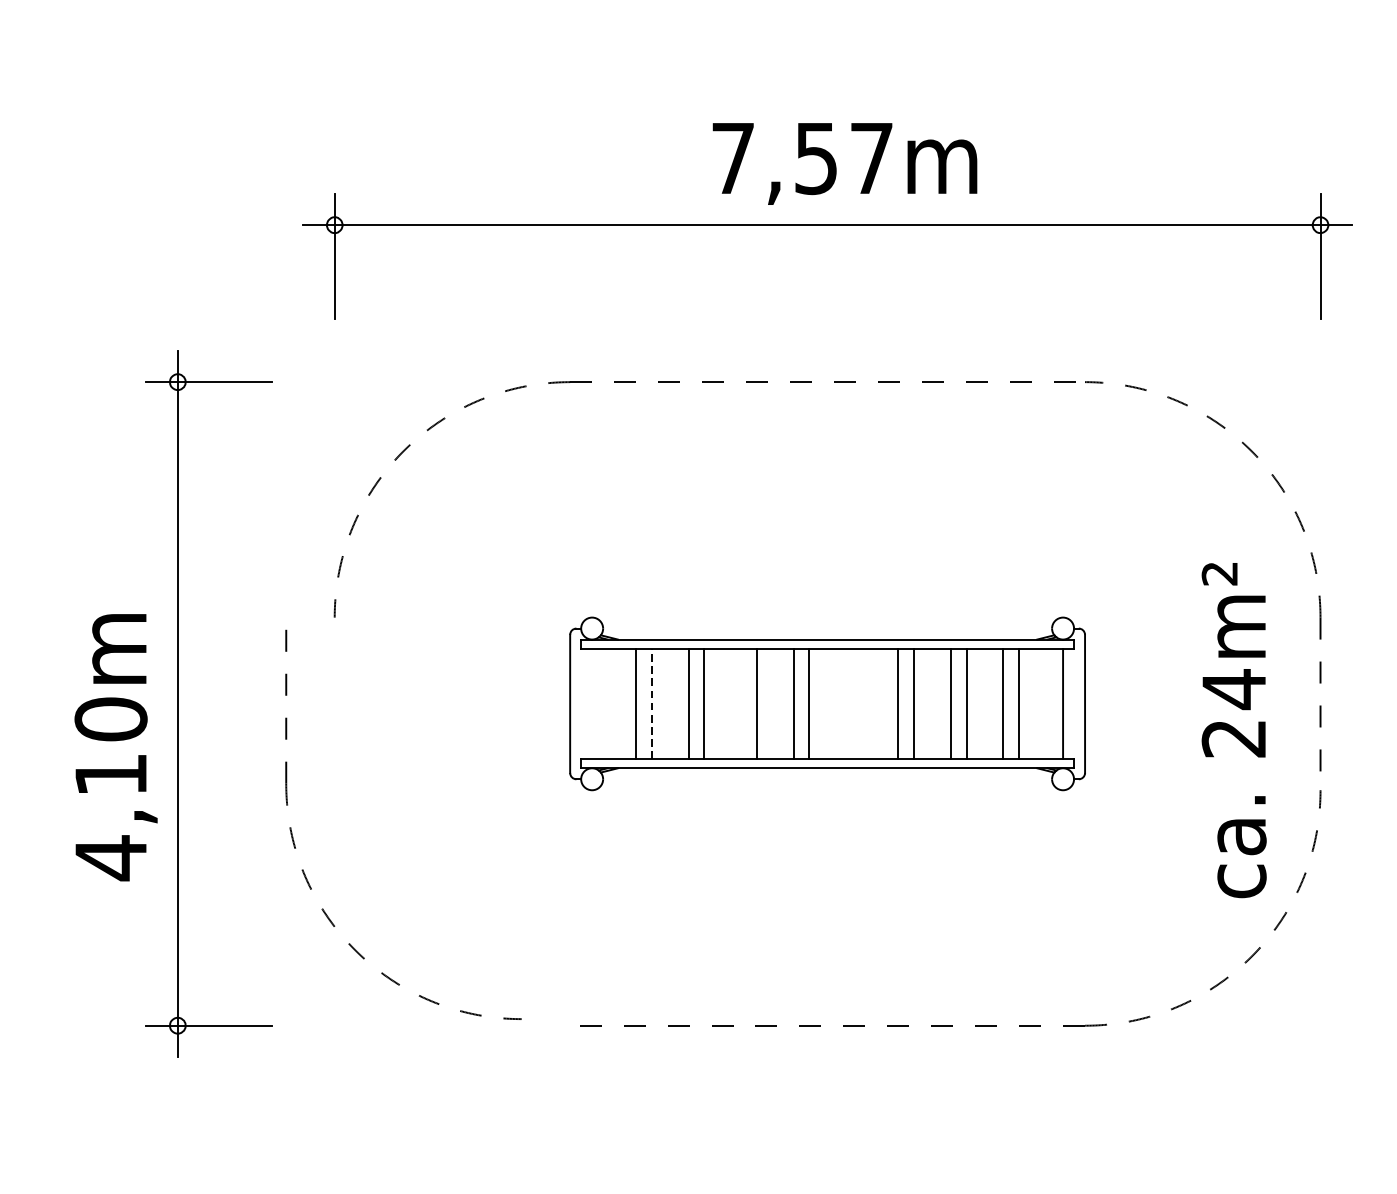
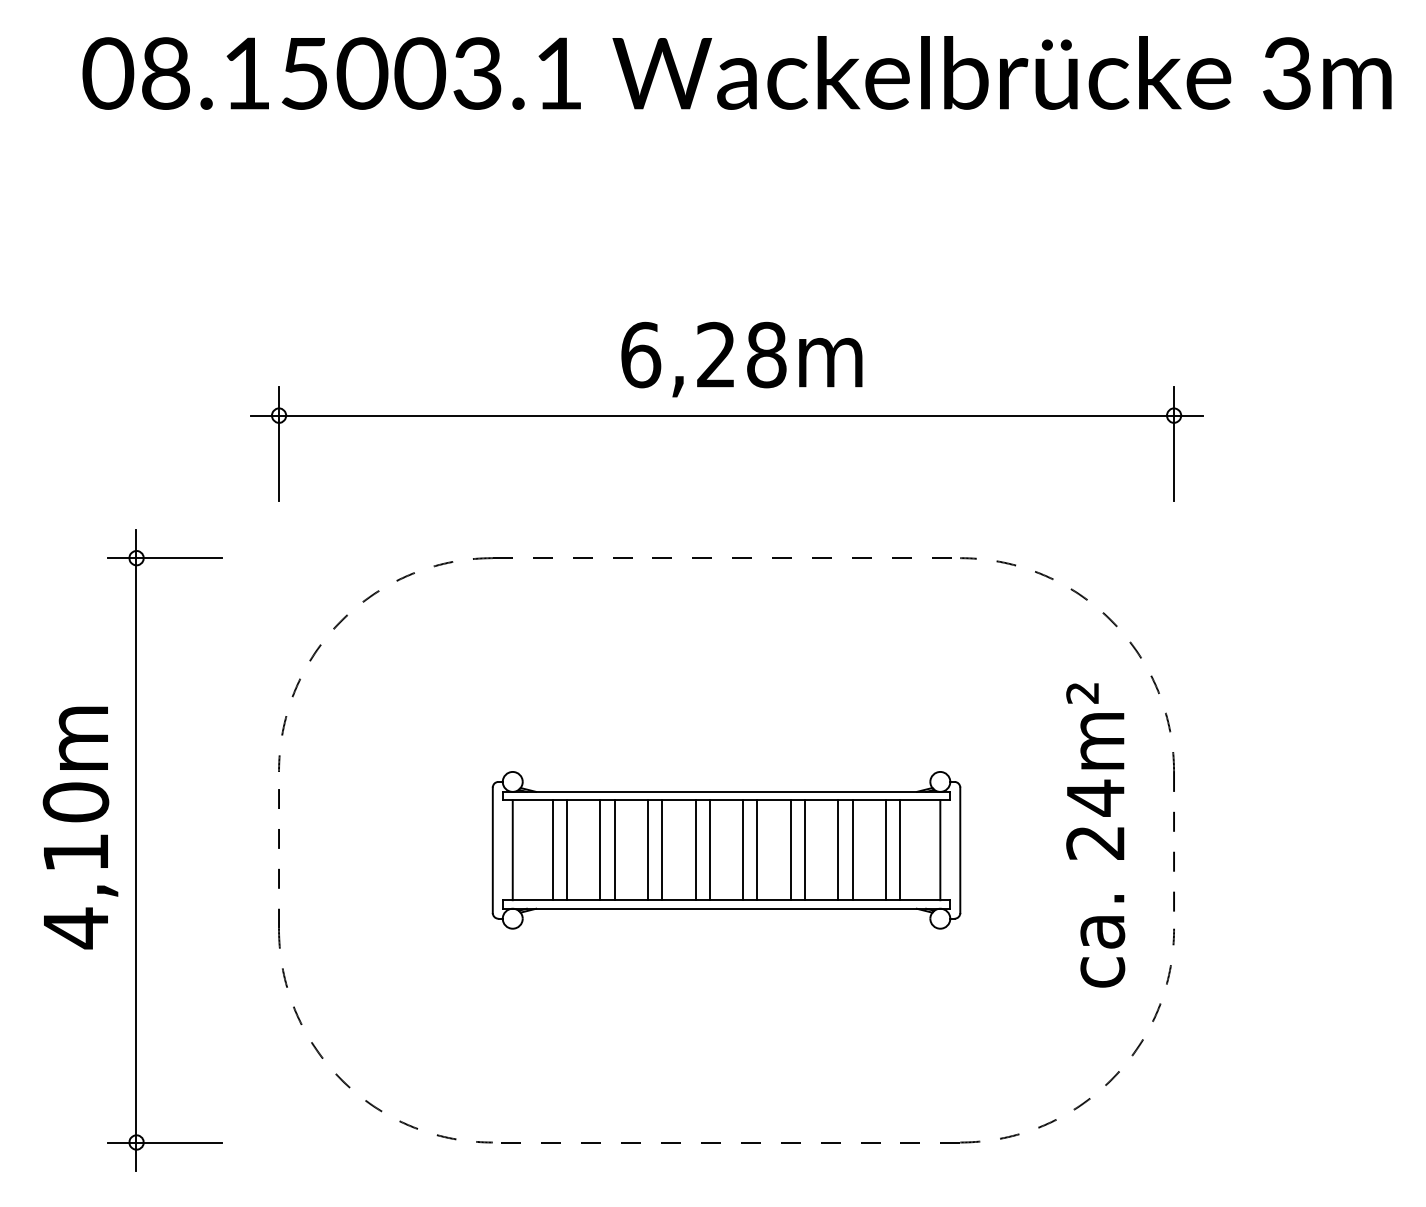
text: (802, 157) -> (703, 354), 7,57m -> 6,28m
line: (591, 704) -> (512, 850), added
line: (652, 704) -> (567, 850), dashed -> solid
line: (741, 704) -> (648, 850), added
line: (846, 704) -> (743, 850), added
line: (861, 704) -> (757, 850), added
text: (1233, 730) -> (1095, 835), moved
text: (116, 747) -> (80, 827), moved
part: (305, 873) -> (296, 1010), moved

